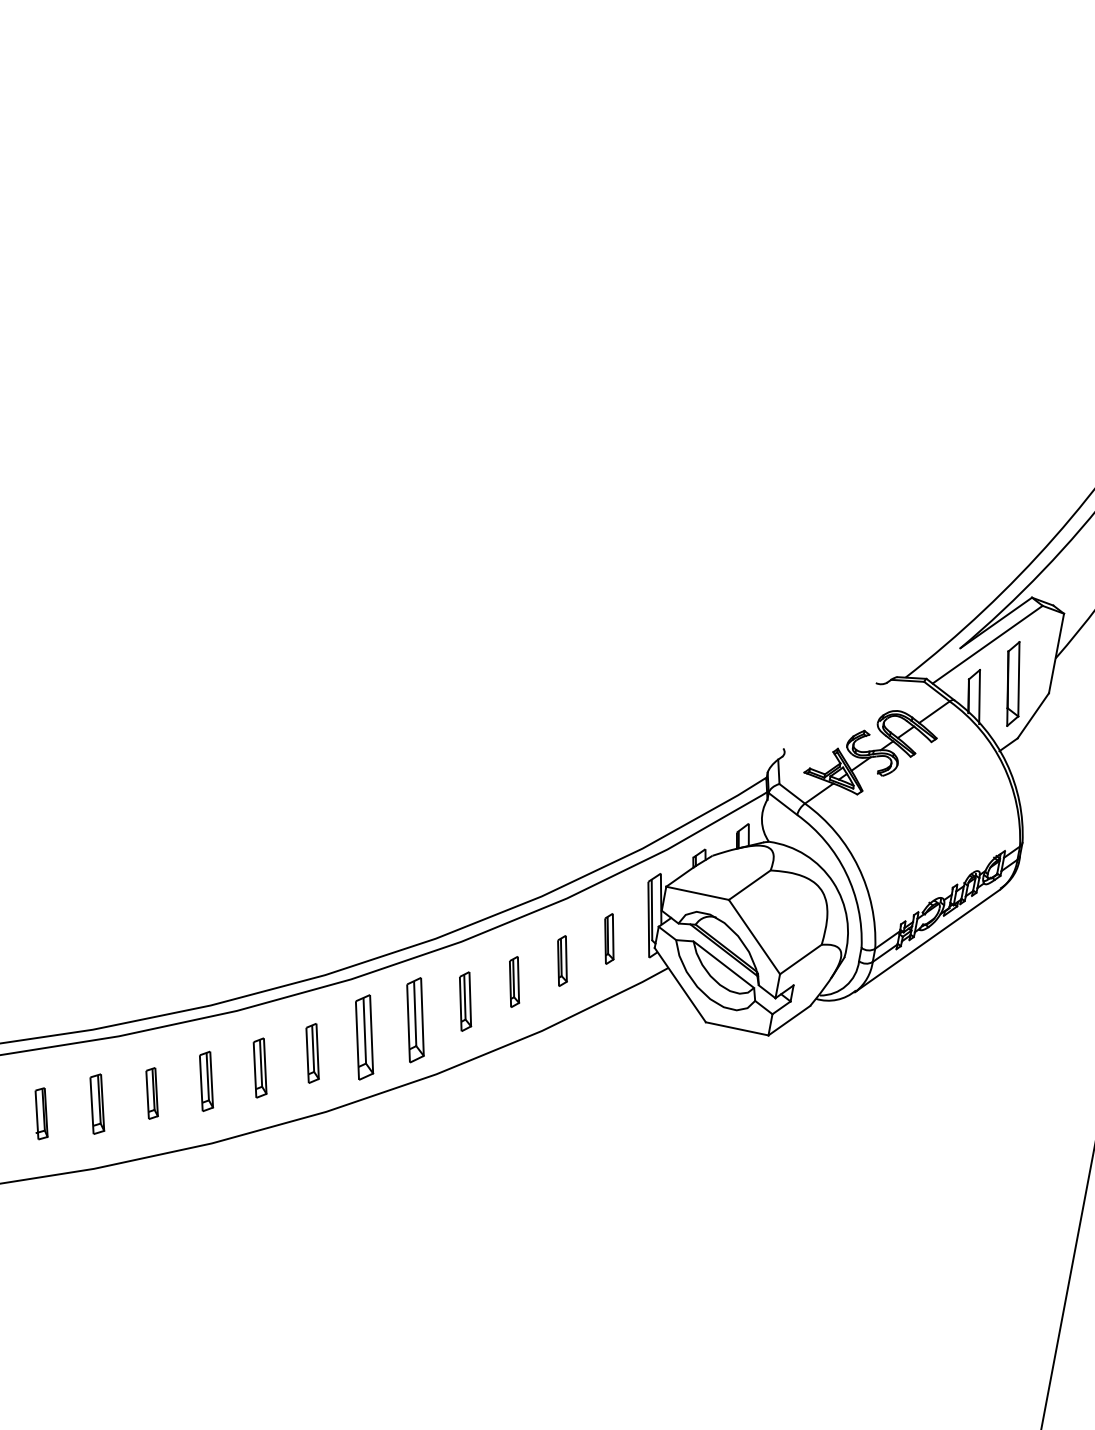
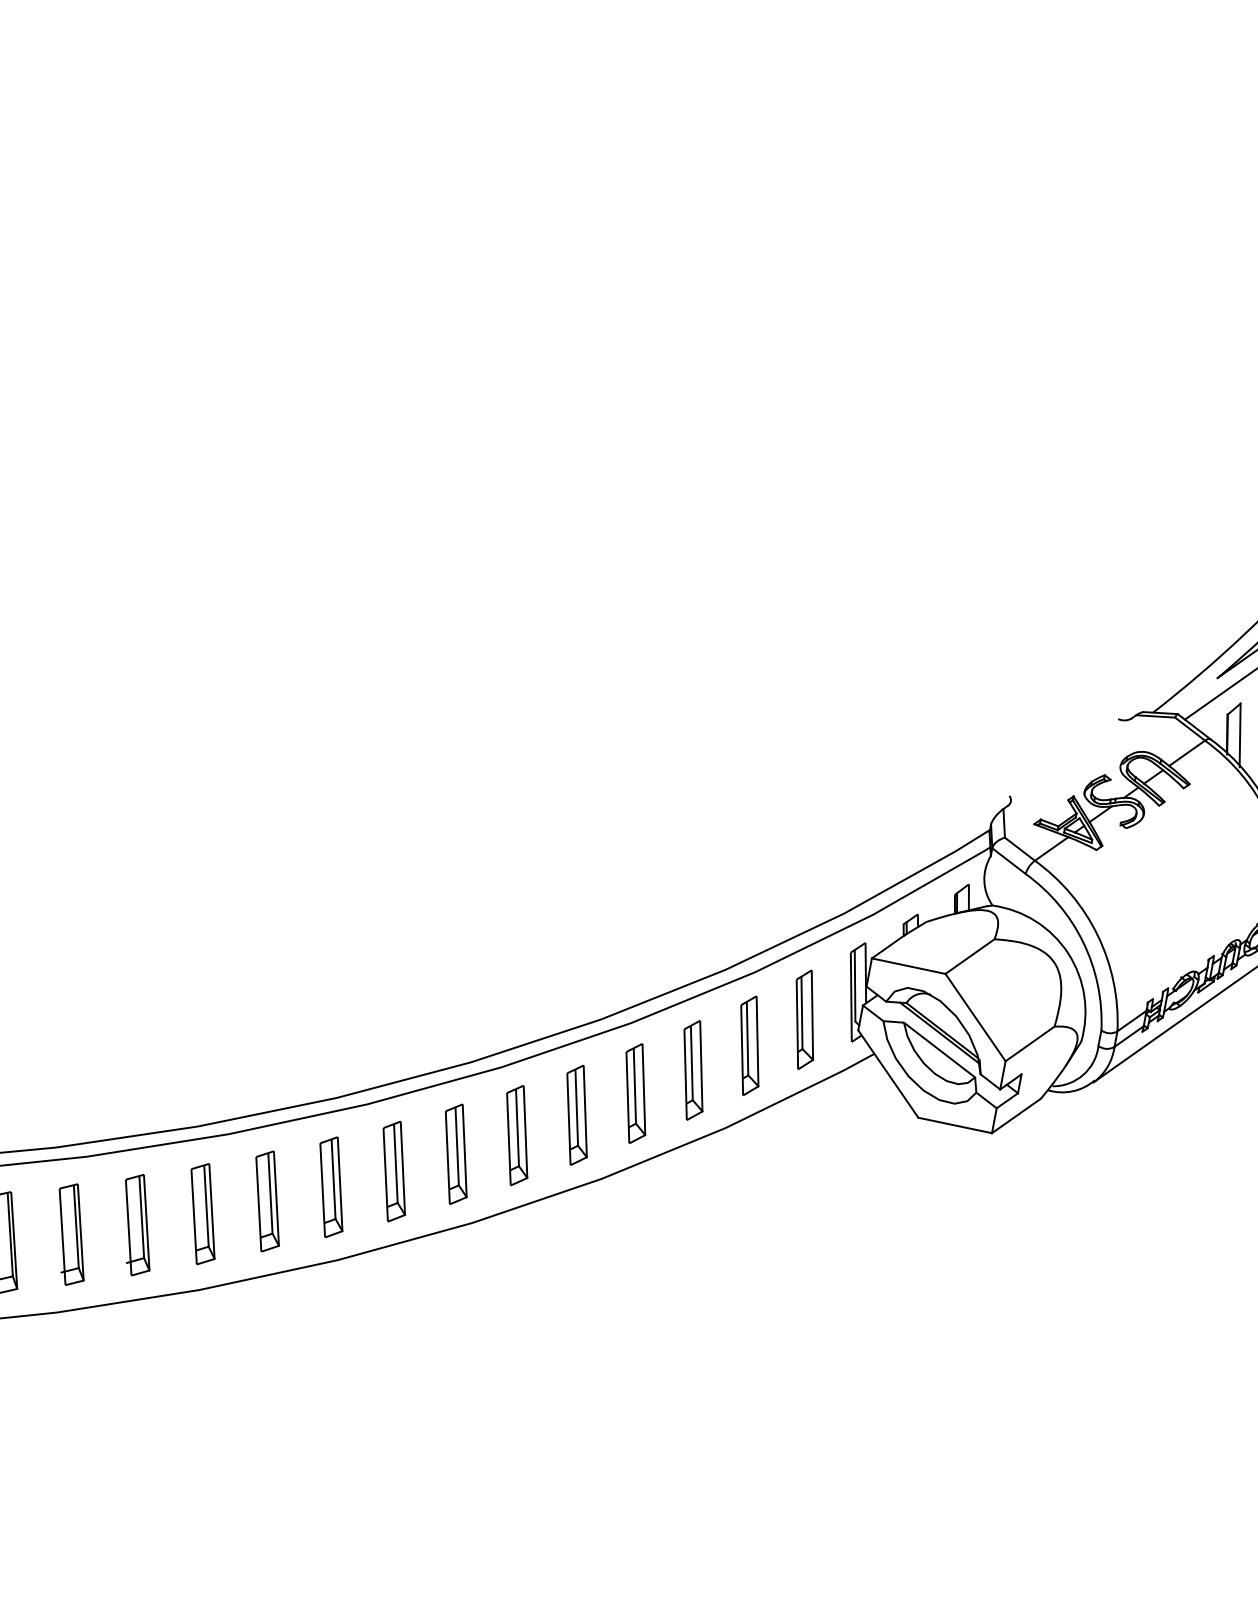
part: (609, 938) -> (805, 1019), size x1.67
part: (562, 960) -> (749, 1045), size x1.67
part: (514, 981) -> (693, 1069), size x1.67
part: (465, 1001) -> (635, 1093), size x1.43
part: (312, 1053) -> (456, 1154), size x1.43
part: (260, 1067) -> (394, 1170), size x1.43
part: (206, 1081) -> (331, 1187), size x1.43
part: (151, 1093) -> (266, 1201), size x1.67
part: (97, 1103) -> (203, 1213), size x1.43
part: (41, 1113) -> (137, 1224), size x1.67

